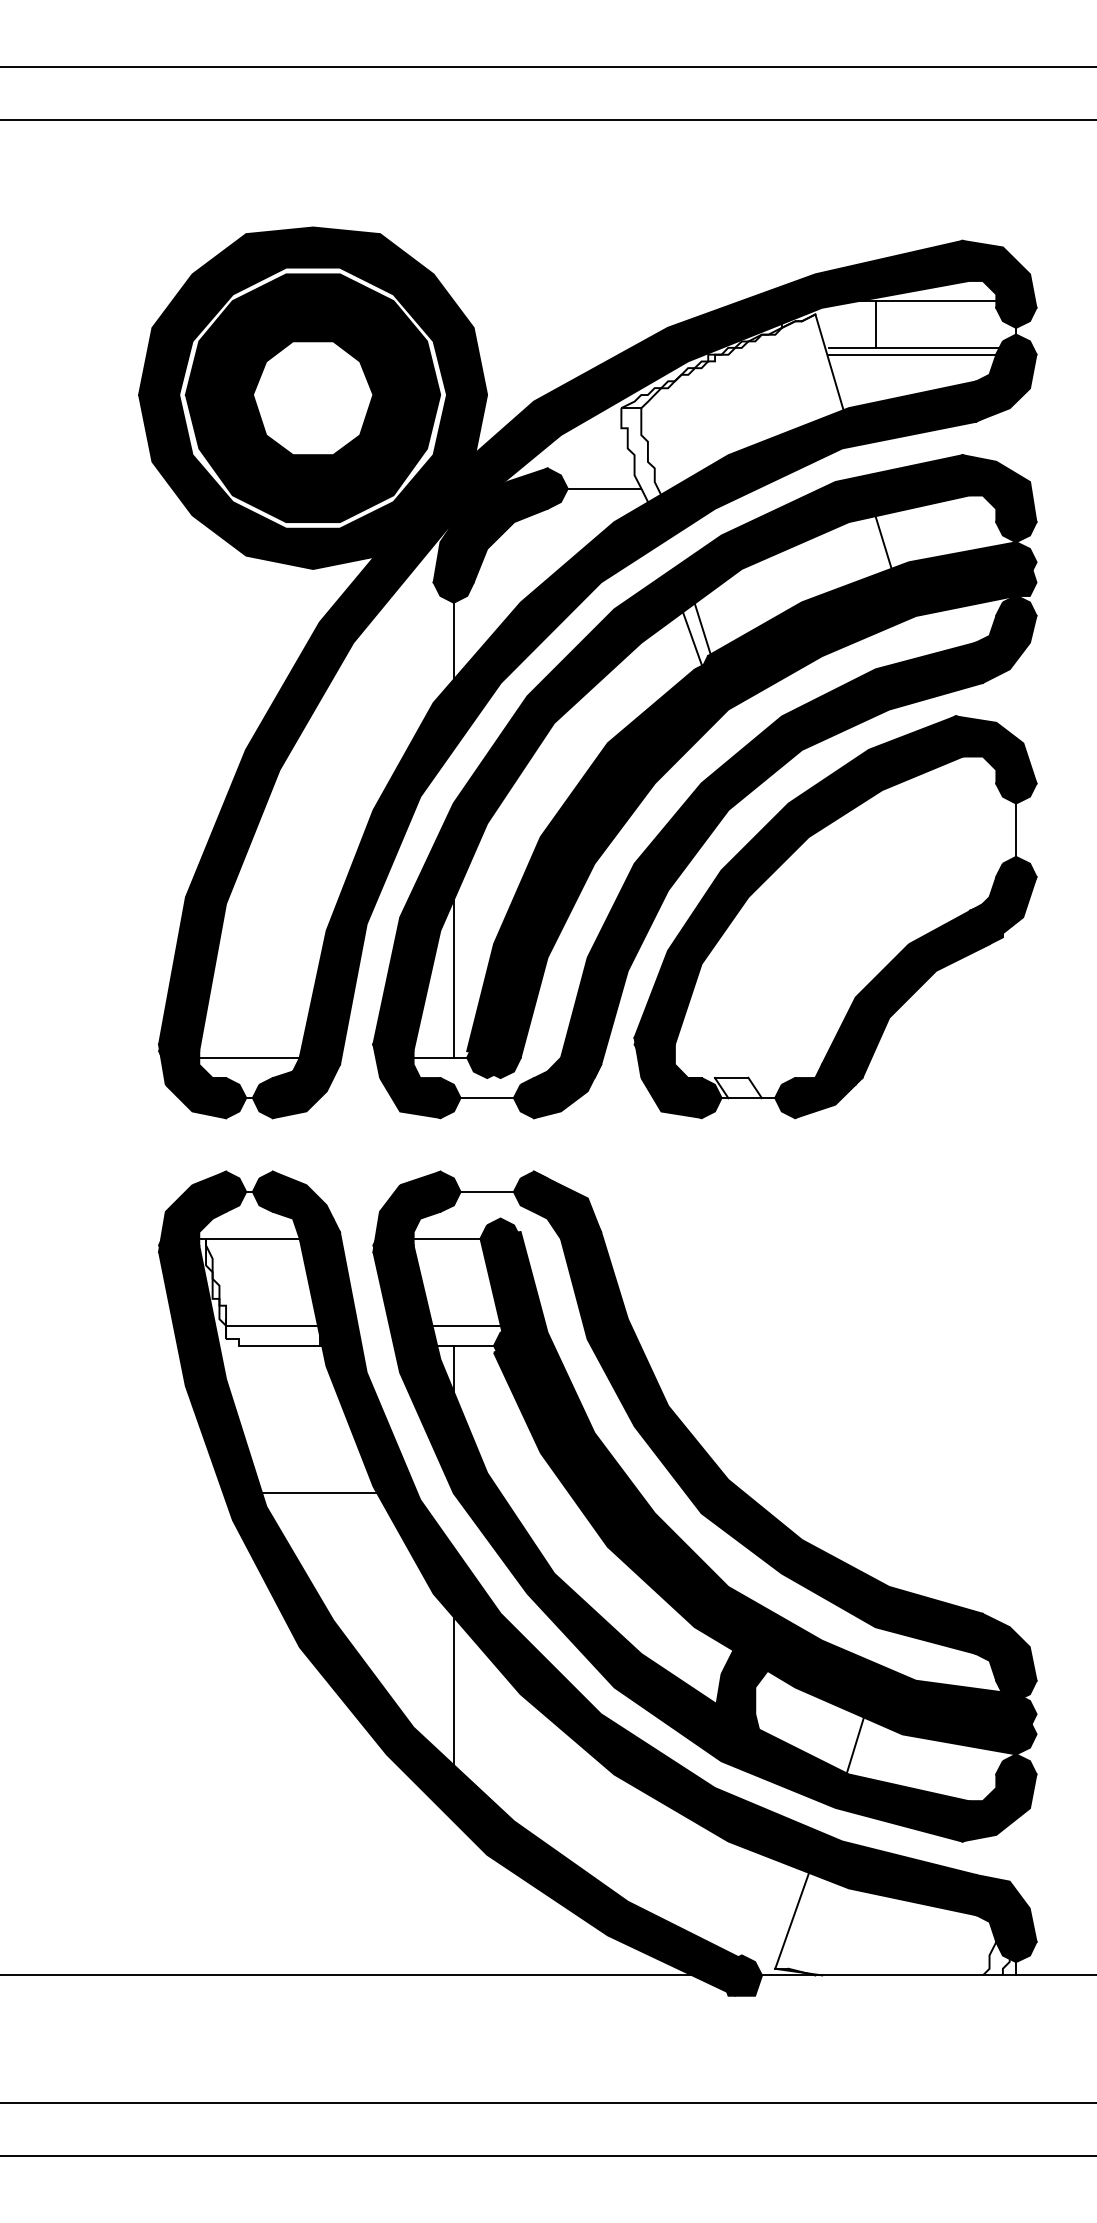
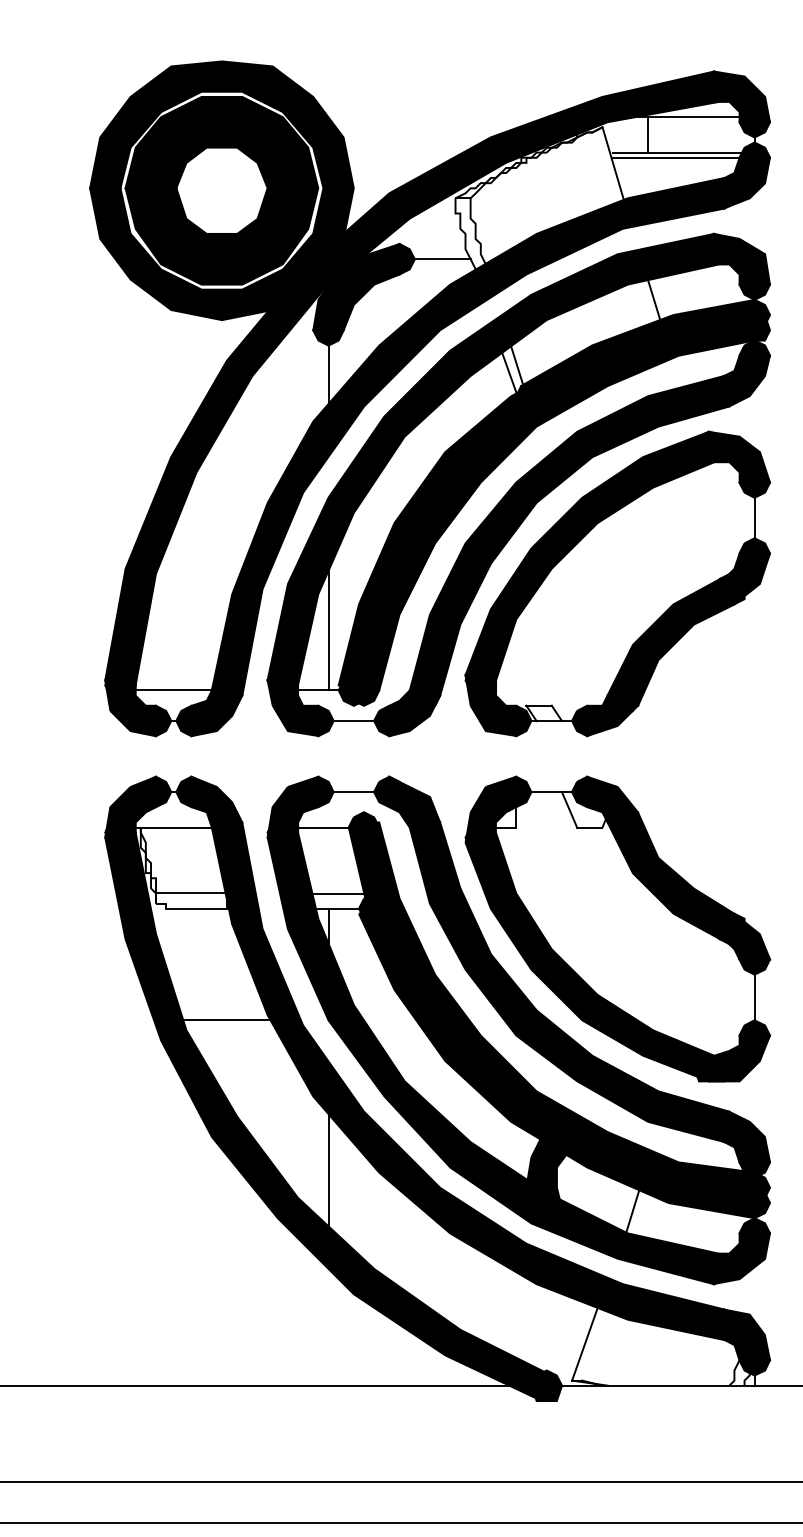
part: (835, 1372) -> (617, 928), added

